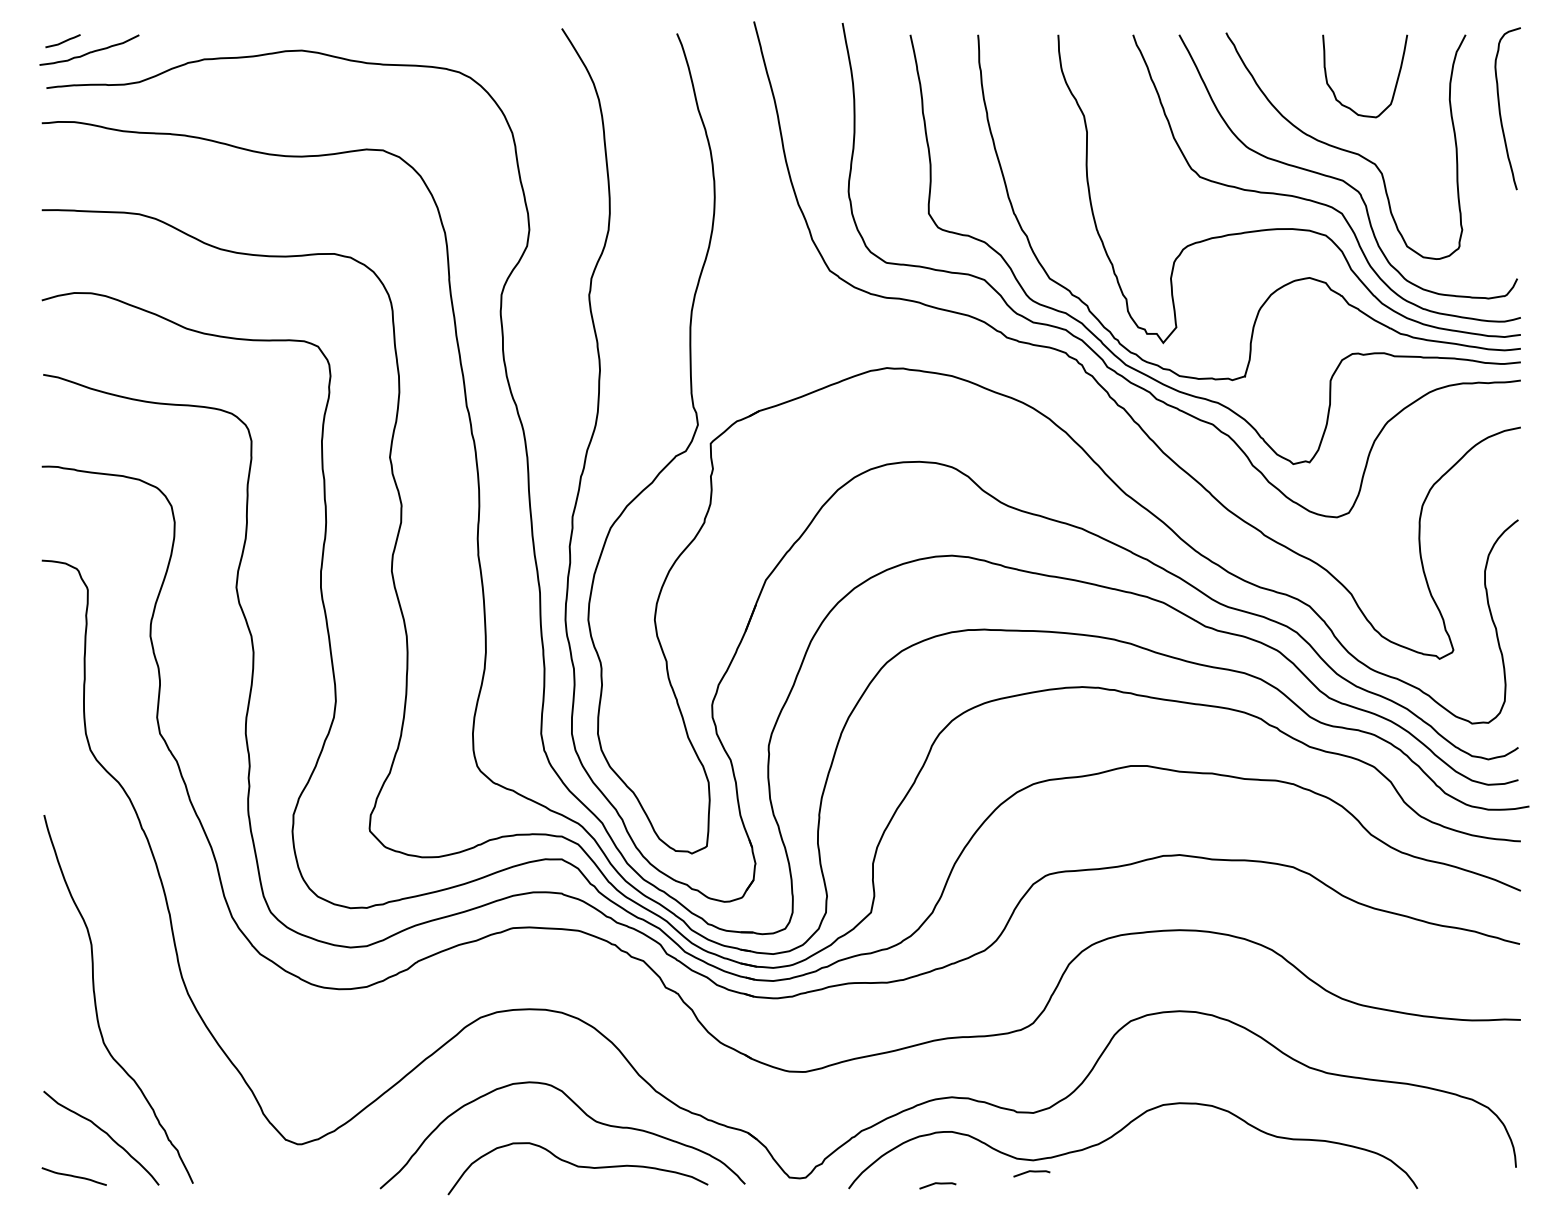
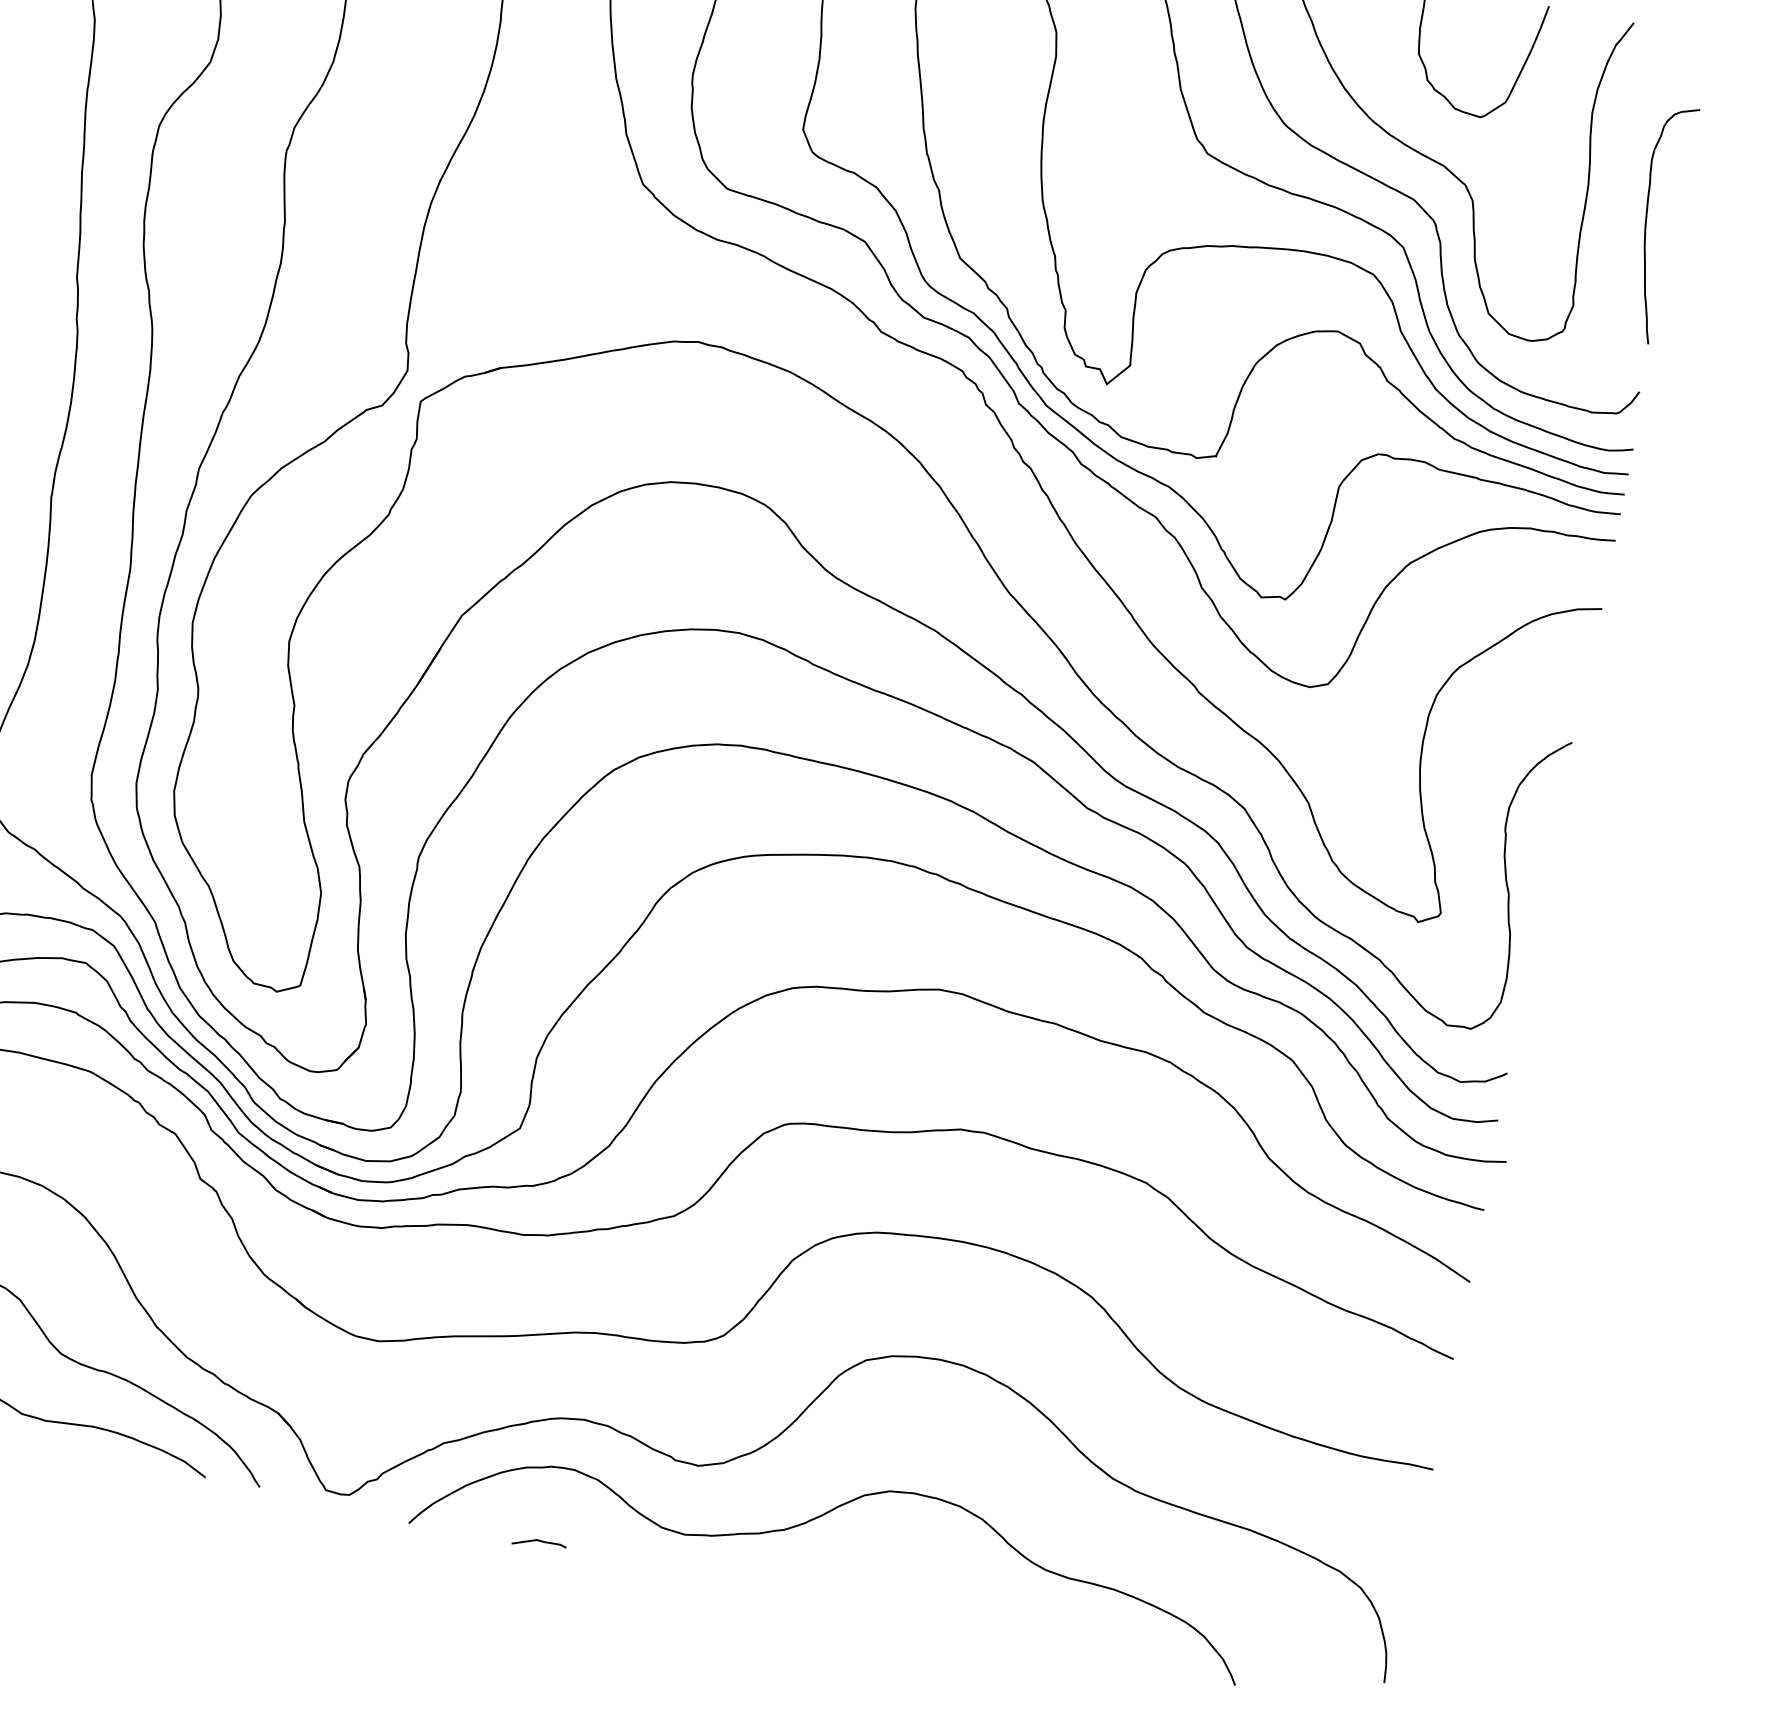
curve: (1500, 108) -> (1647, 221), moved
line: (1031, 1172) -> (678, 1551), removed

